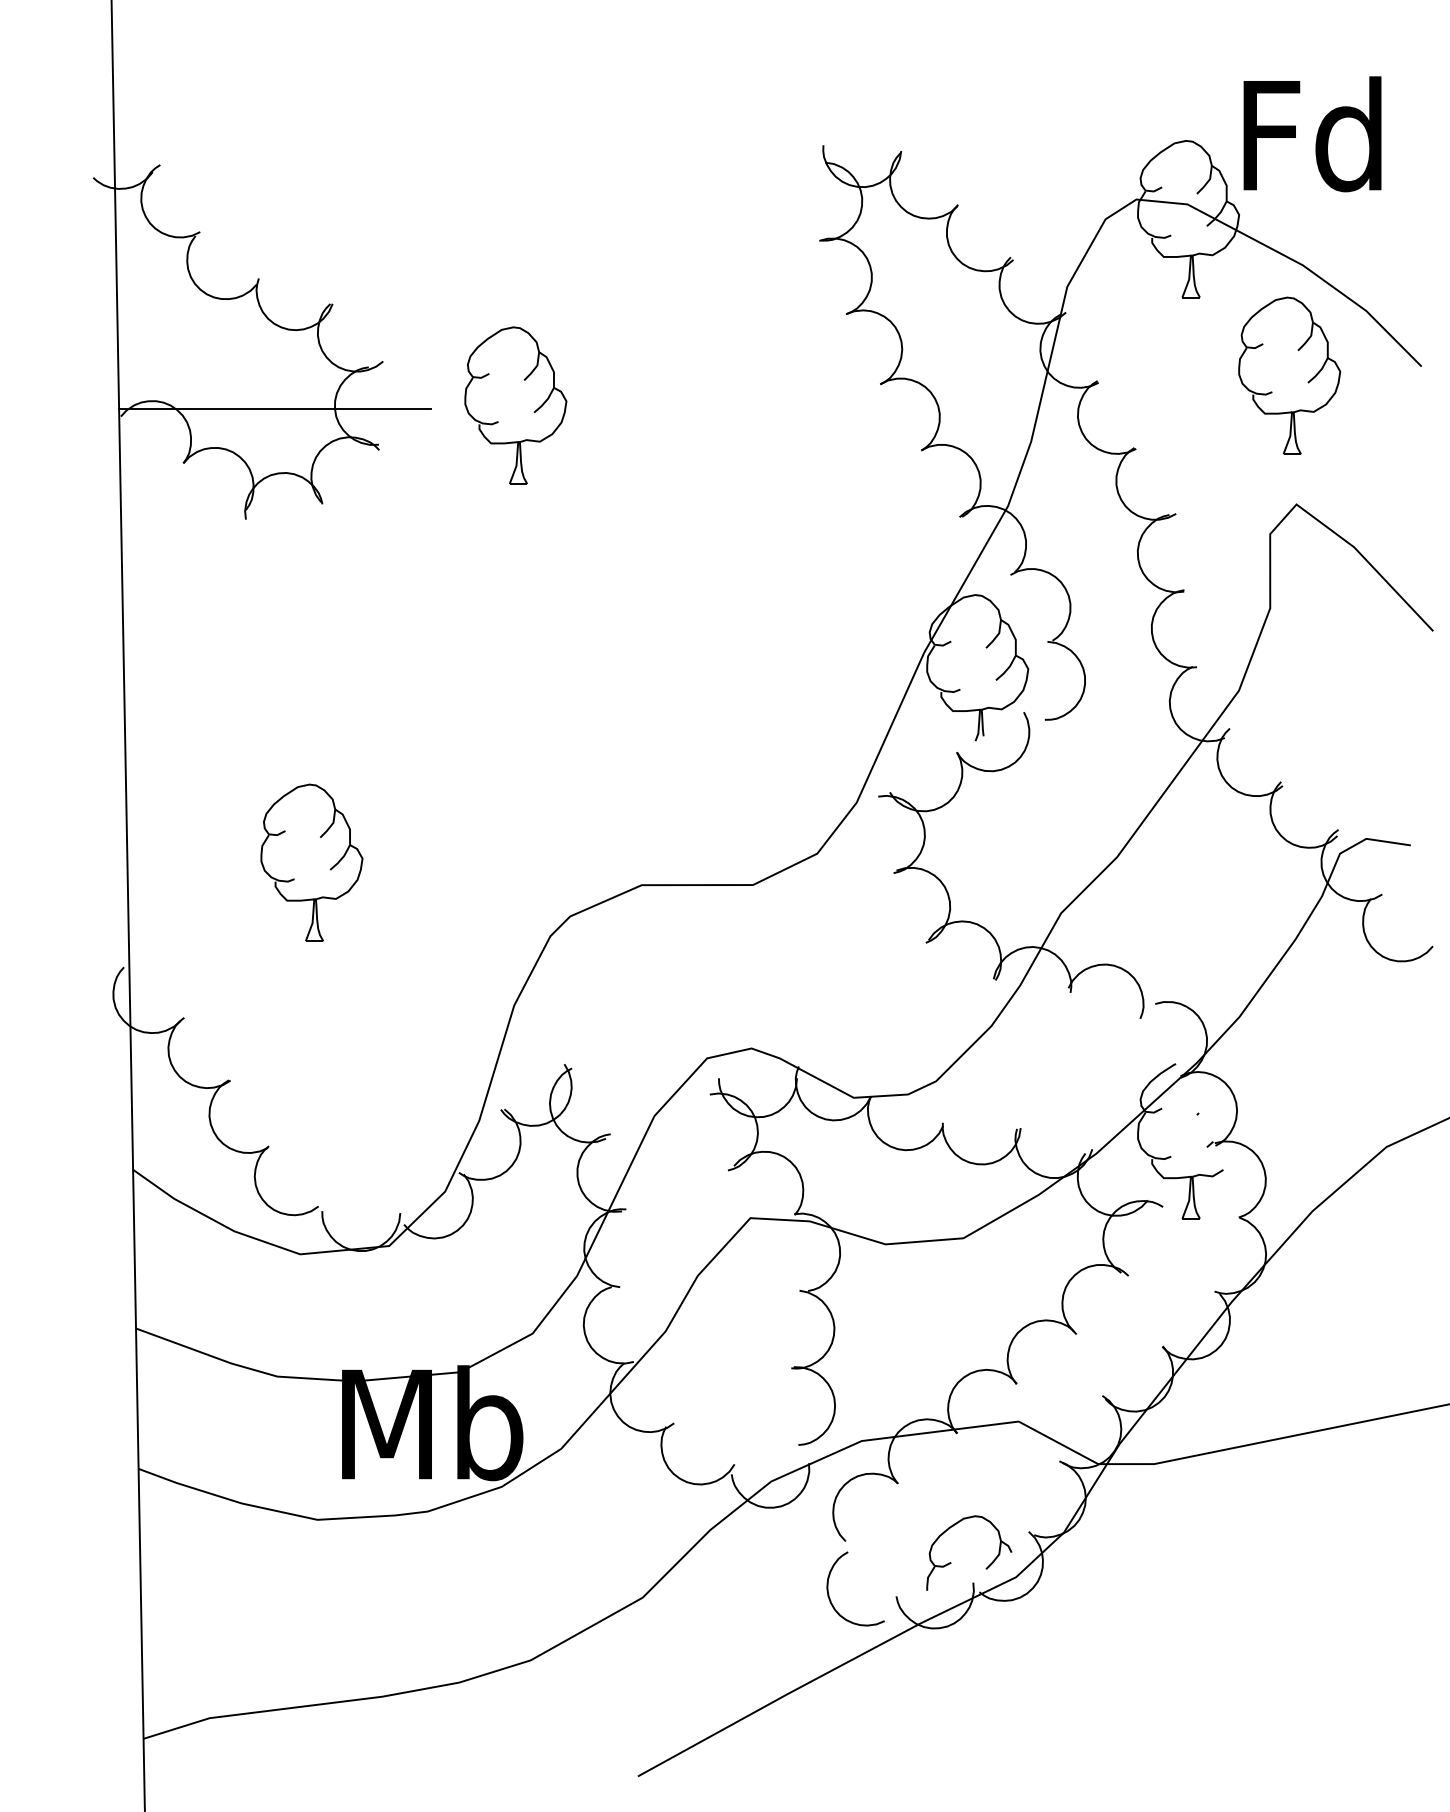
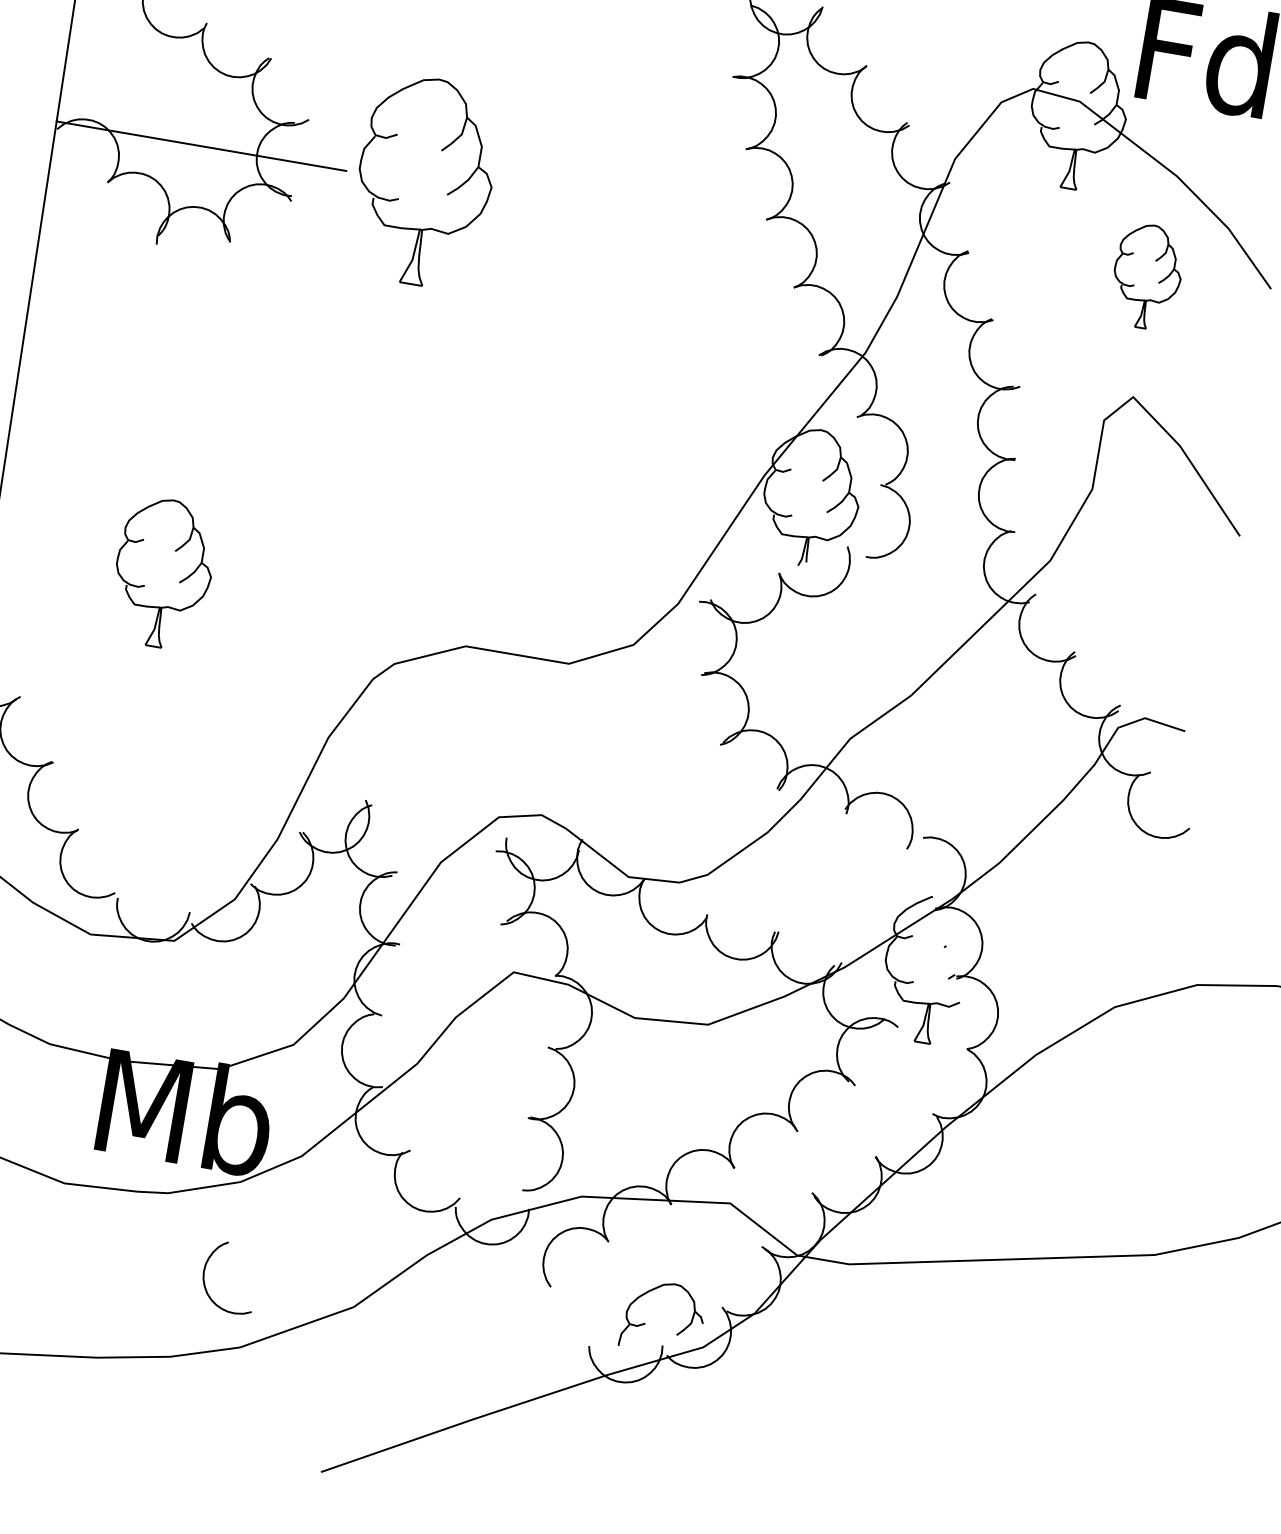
part: (1289, 375) -> (1147, 276), size x0.7
part: (515, 405) -> (424, 181), size x1.4
curve: (829, 1594) -> (204, 1278), moved

